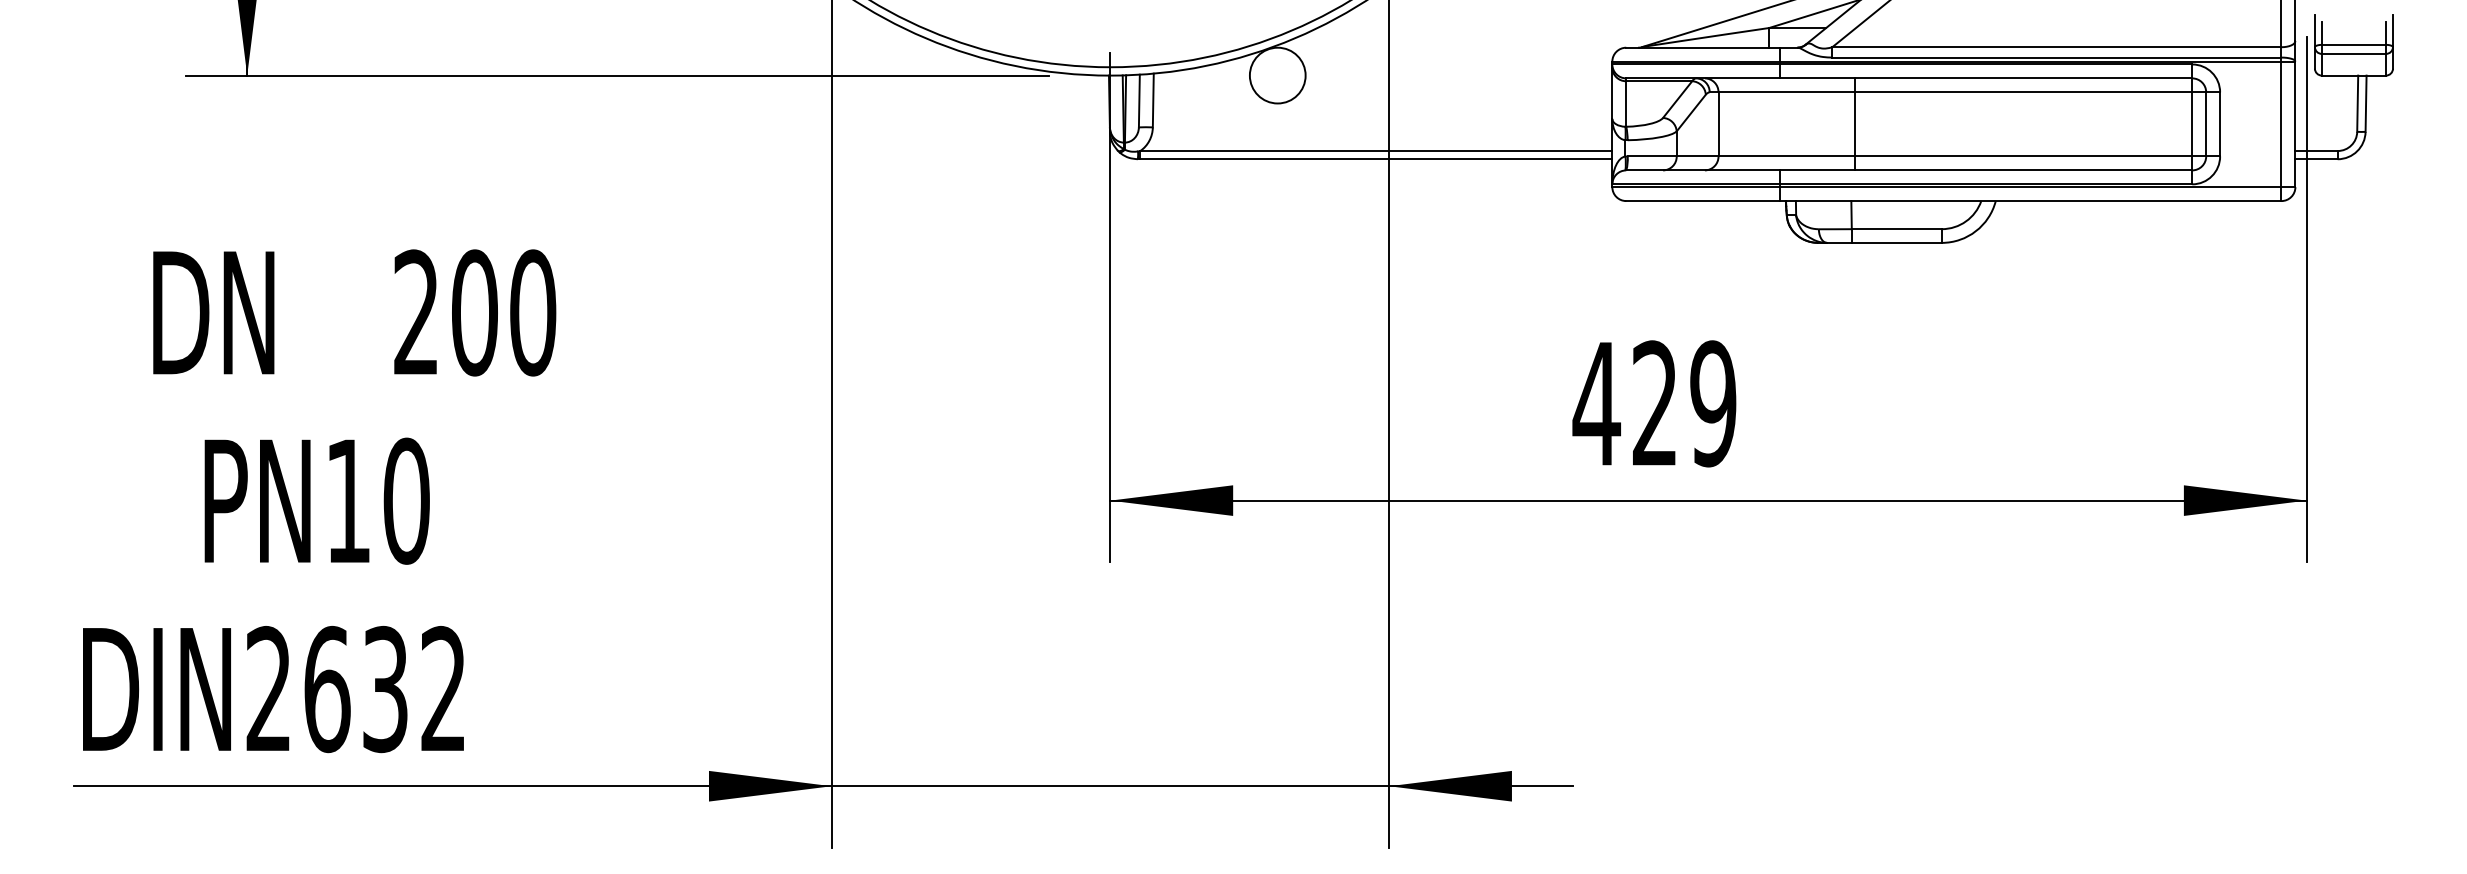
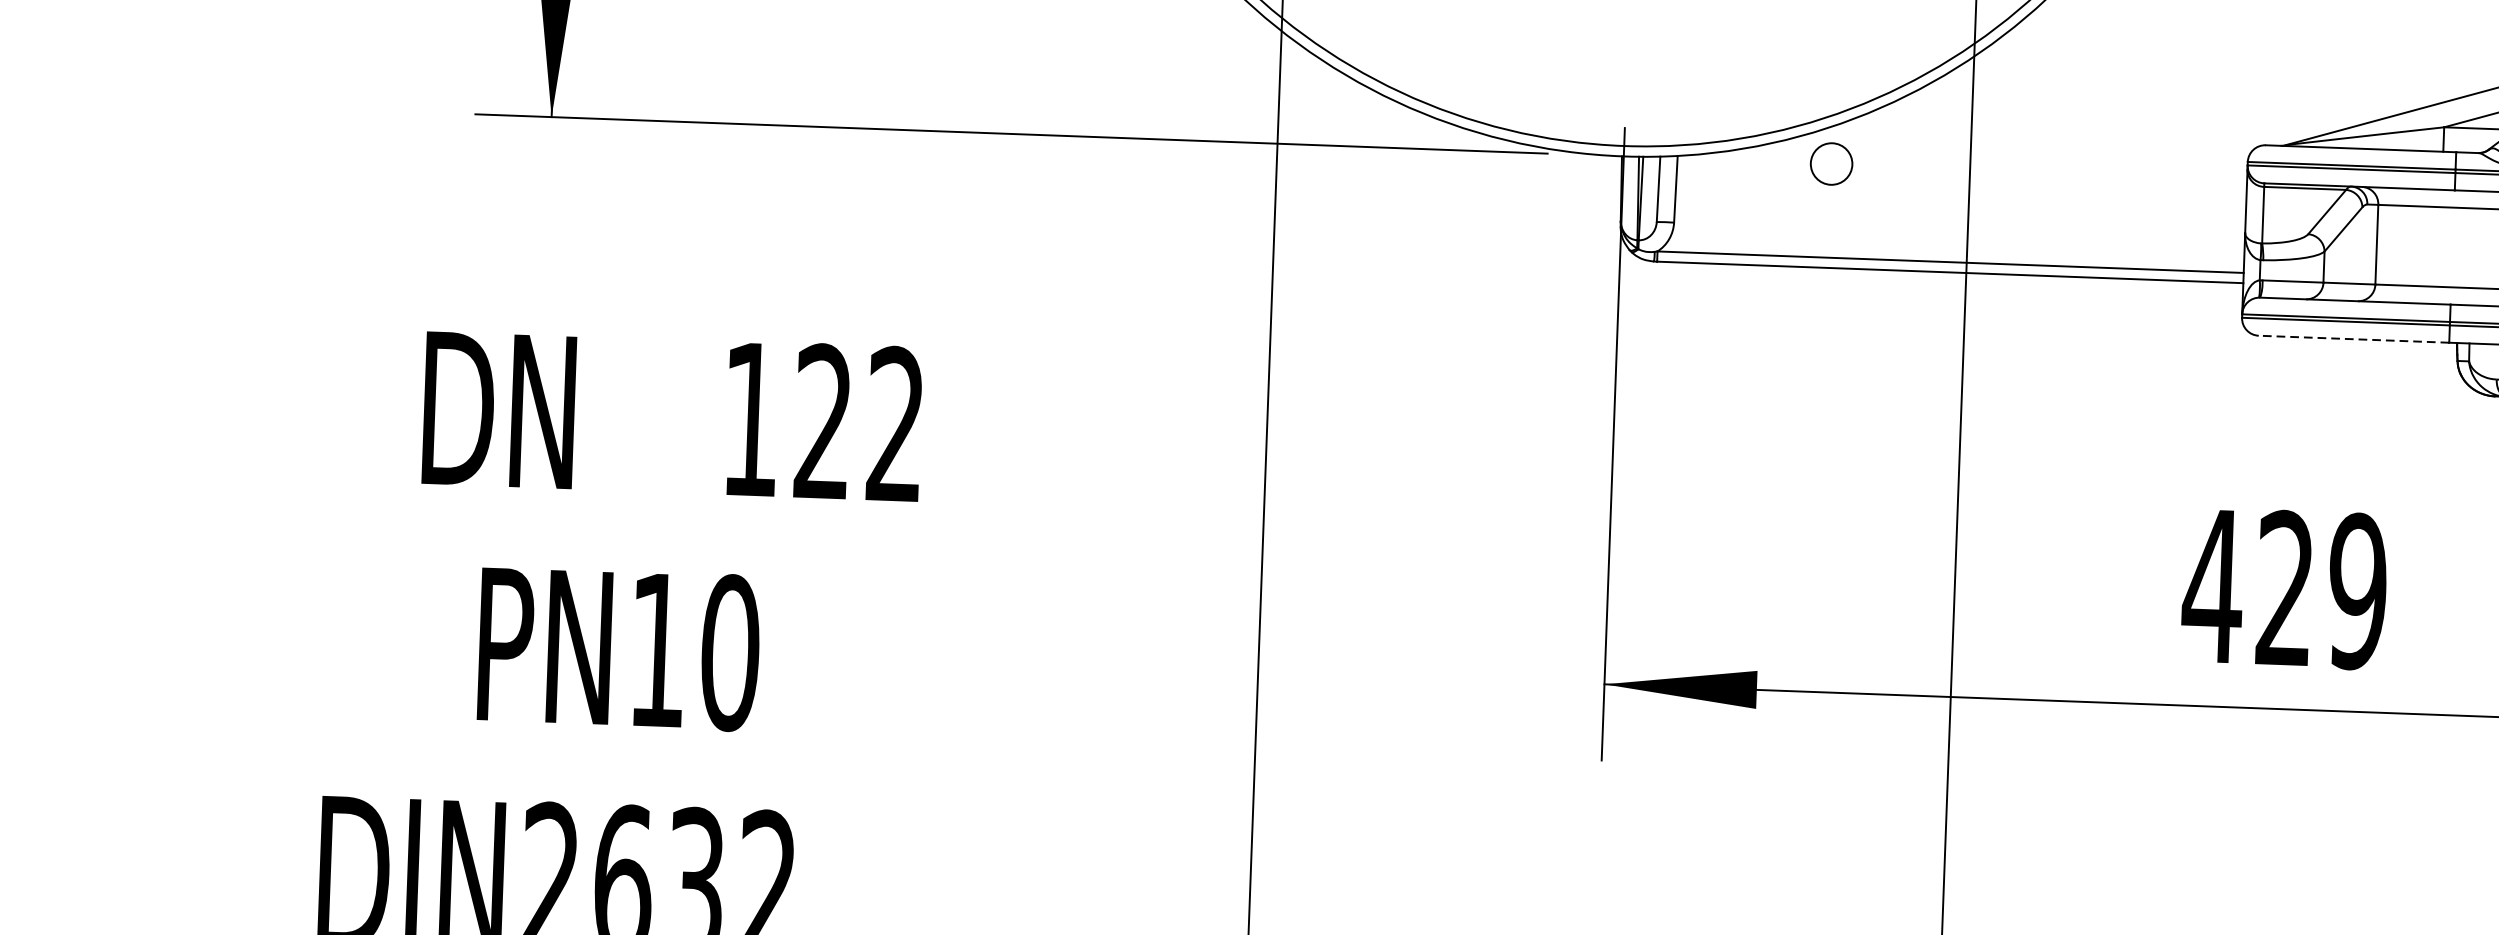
circle: (1277, 75) -> (1831, 163), size x0.6
line: (1702, 201) -> (2353, 339), solid -> dashed
text: (475, 312) -> (824, 421), 200 -> 122

